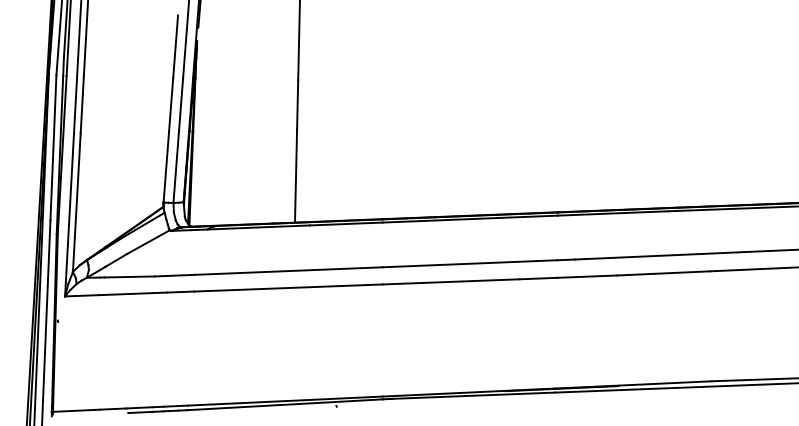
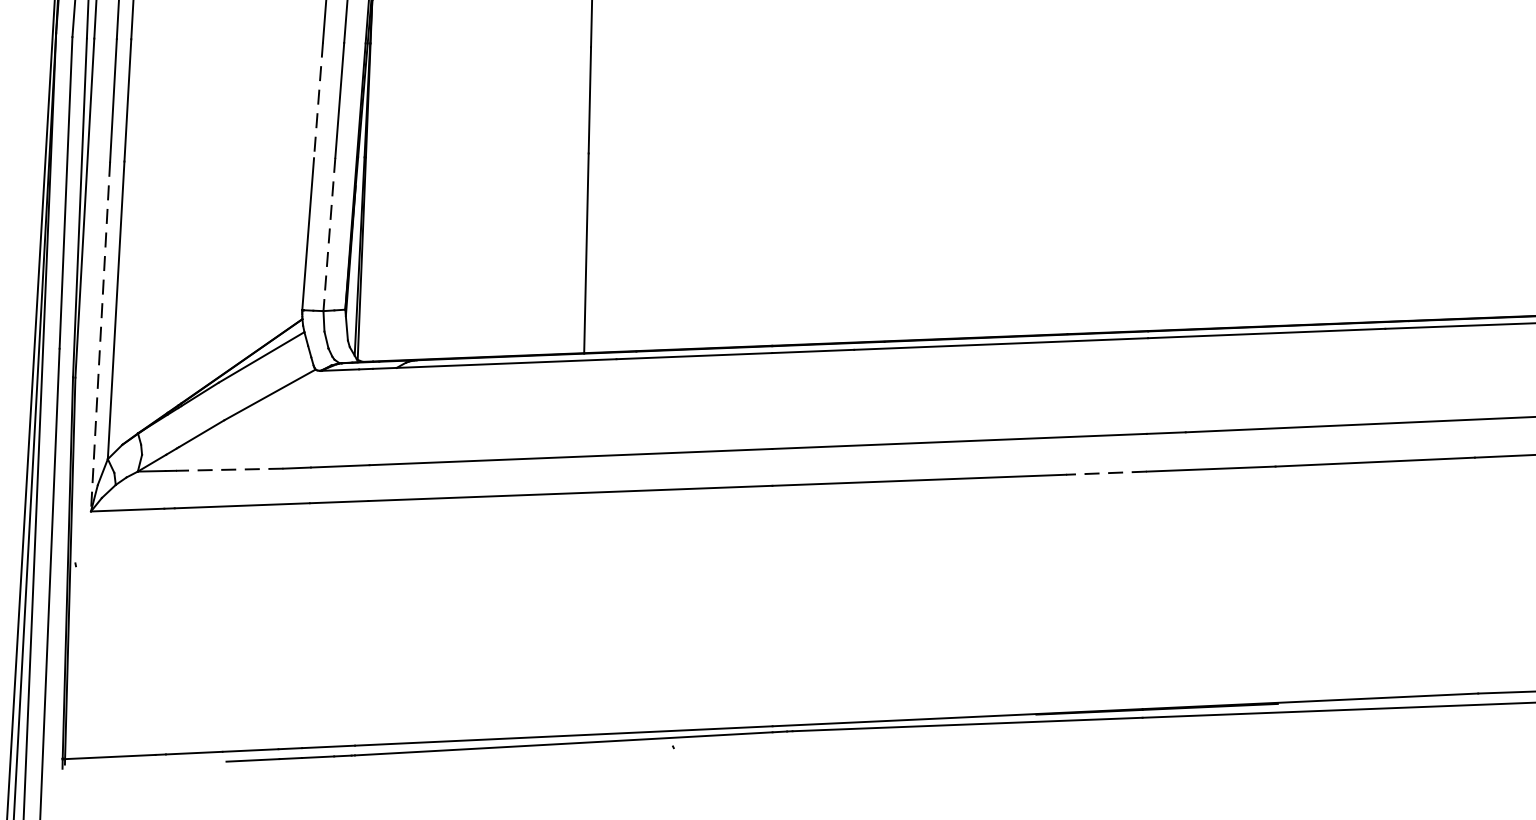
line: (171, 105) -> (319, 101), solid -> dashed
line: (176, 167) -> (329, 234), solid -> dashed
line: (69, 214) -> (100, 335), solid -> dashed
line: (129, 276) -> (229, 468), solid -> dashed
line: (538, 278) -> (1106, 473), solid -> dashed

